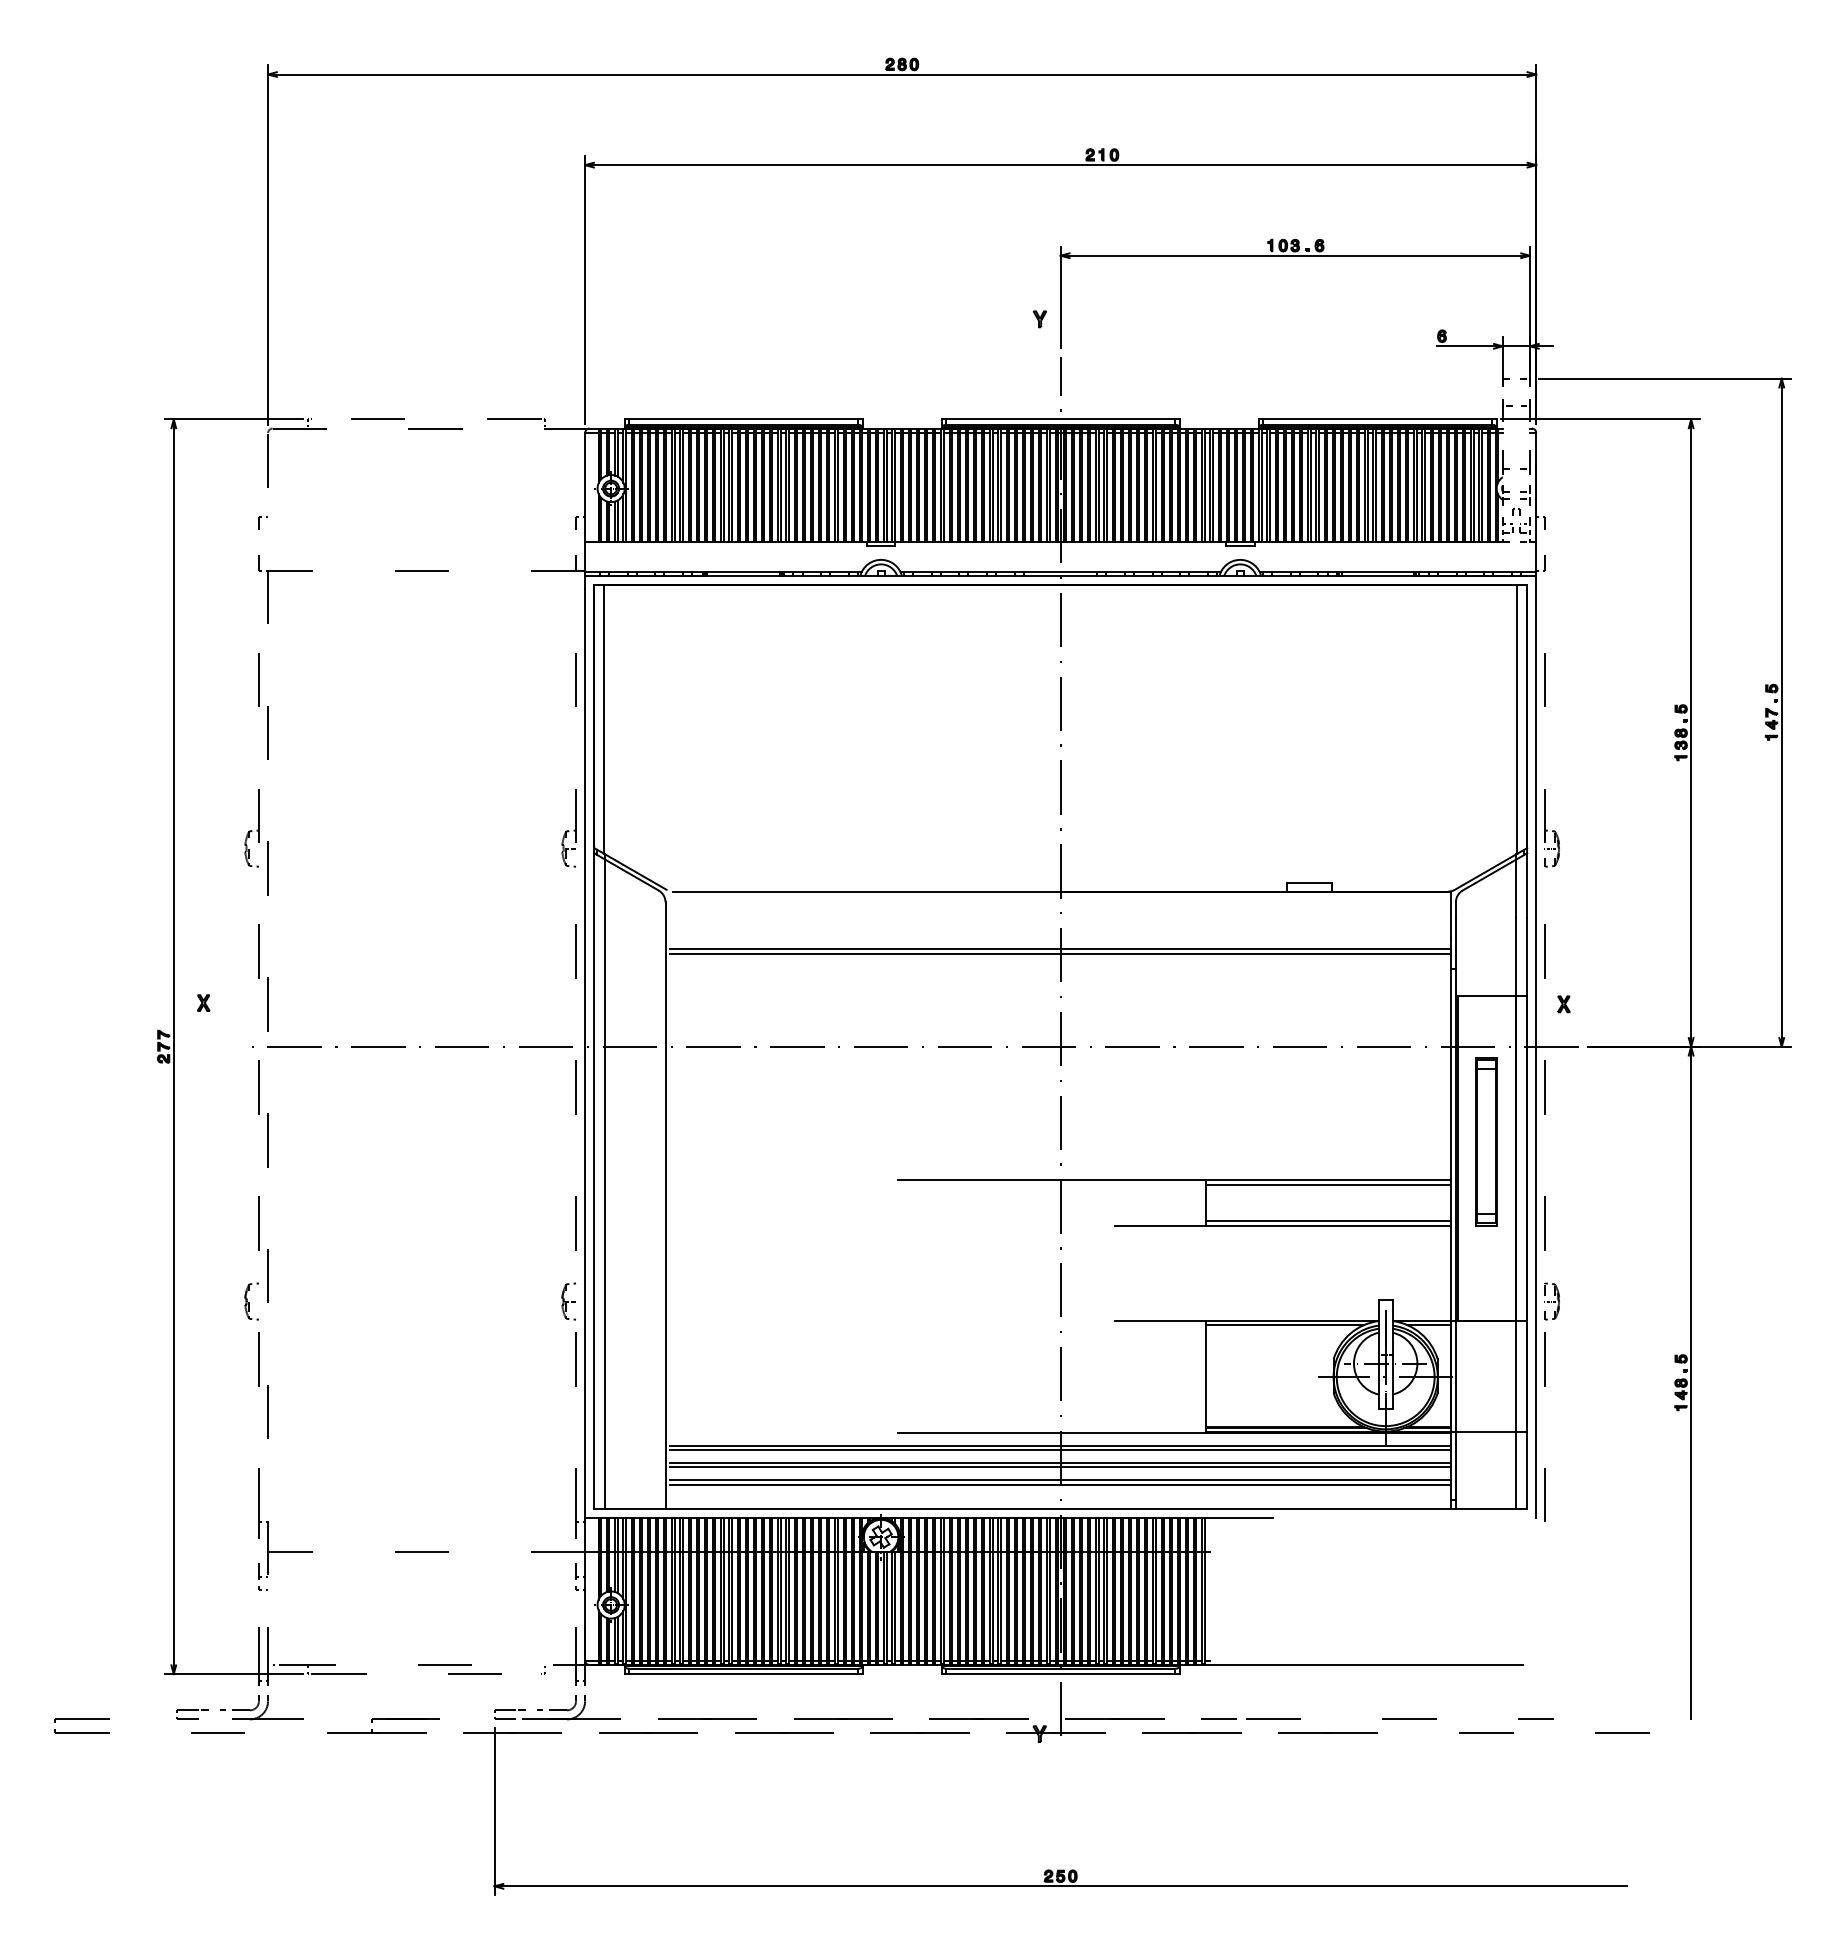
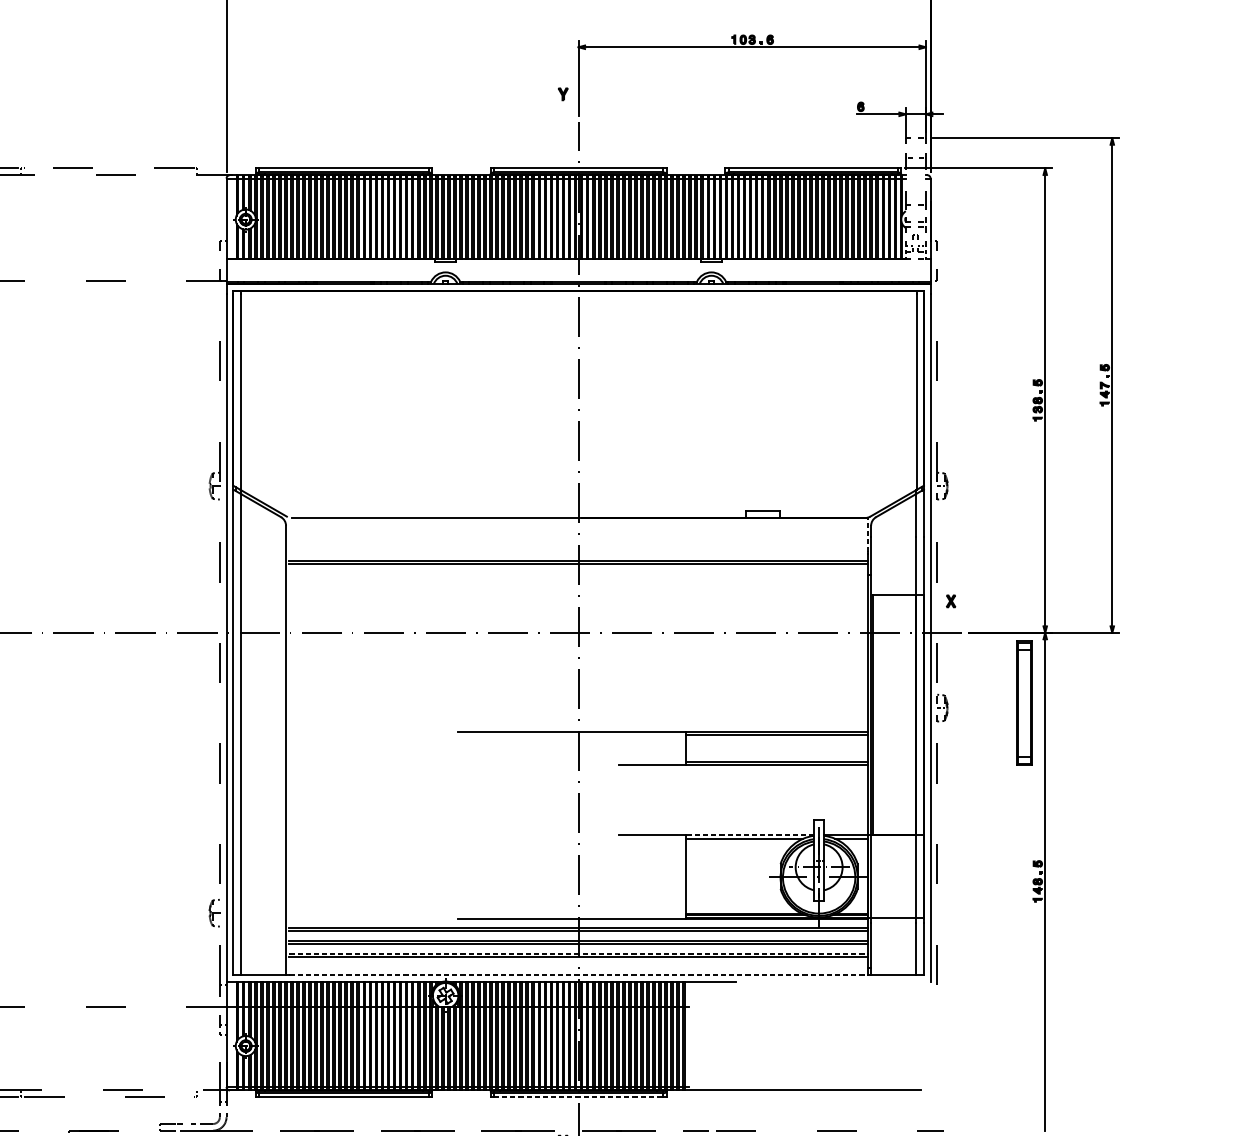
line: (1451, 914) -> (867, 534), solid -> dashed
part: (1486, 1141) -> (1024, 702), moved
part: (568, 1301) -> (214, 913), moved
part: (1551, 1301) -> (941, 708), moved
line: (1292, 1320) -> (750, 835), solid -> dashed
line: (1060, 1480) -> (578, 953), solid -> dashed
line: (1060, 1508) -> (578, 974), solid -> dashed
line: (1061, 1674) -> (579, 1097), solid -> dashed

